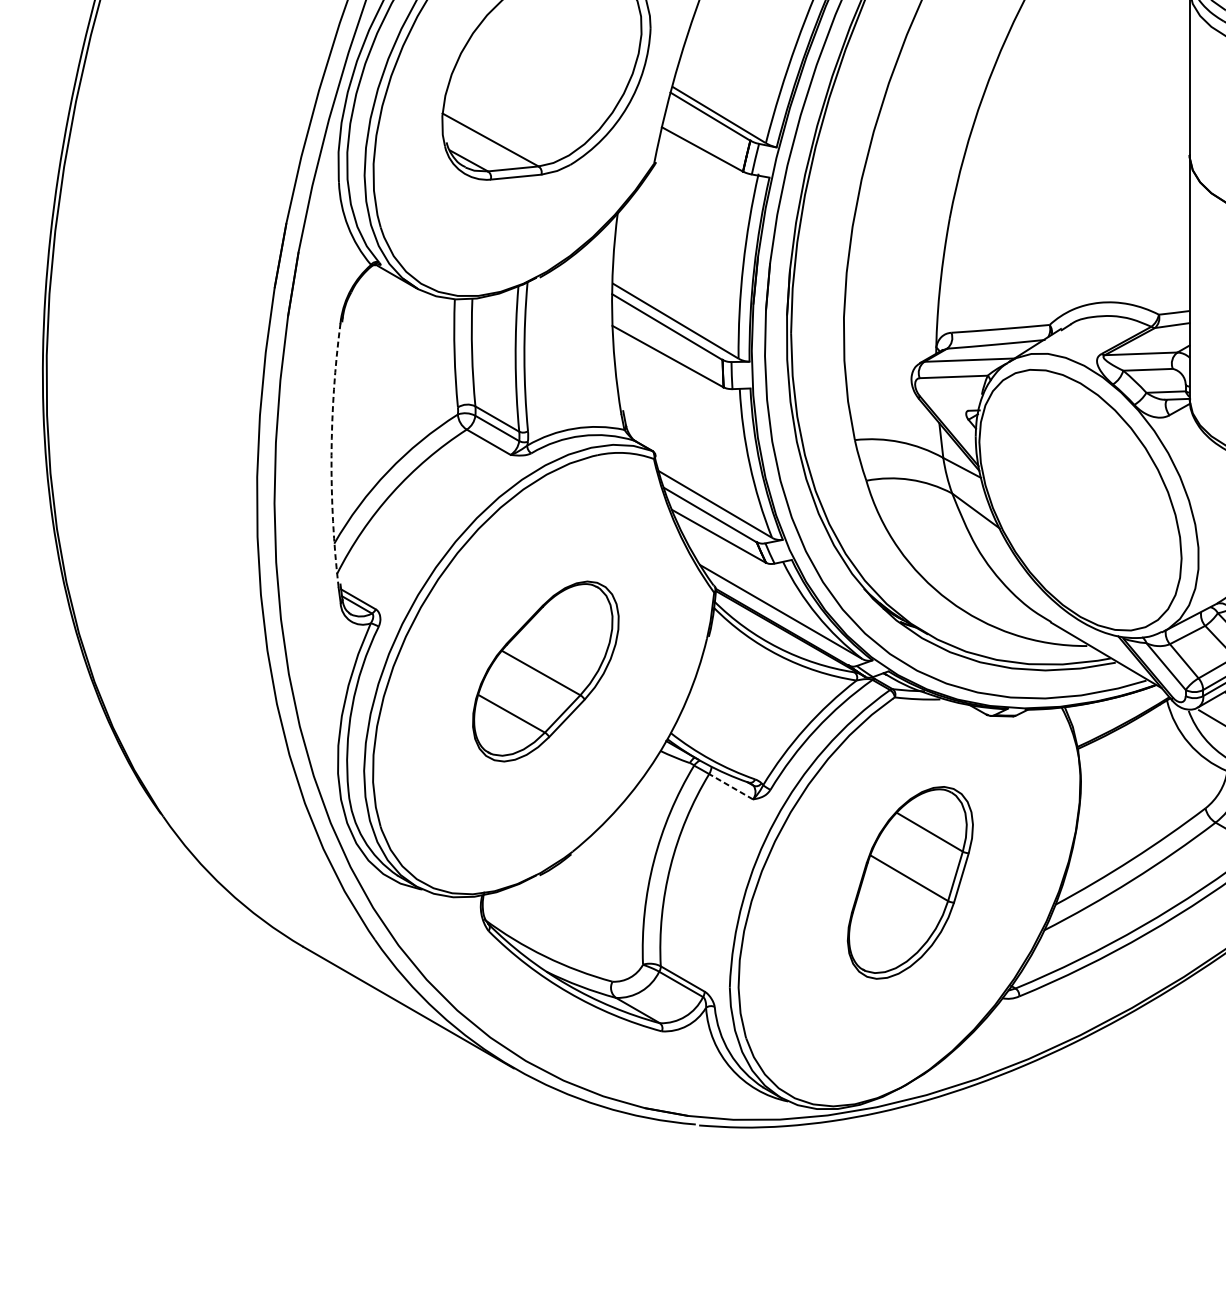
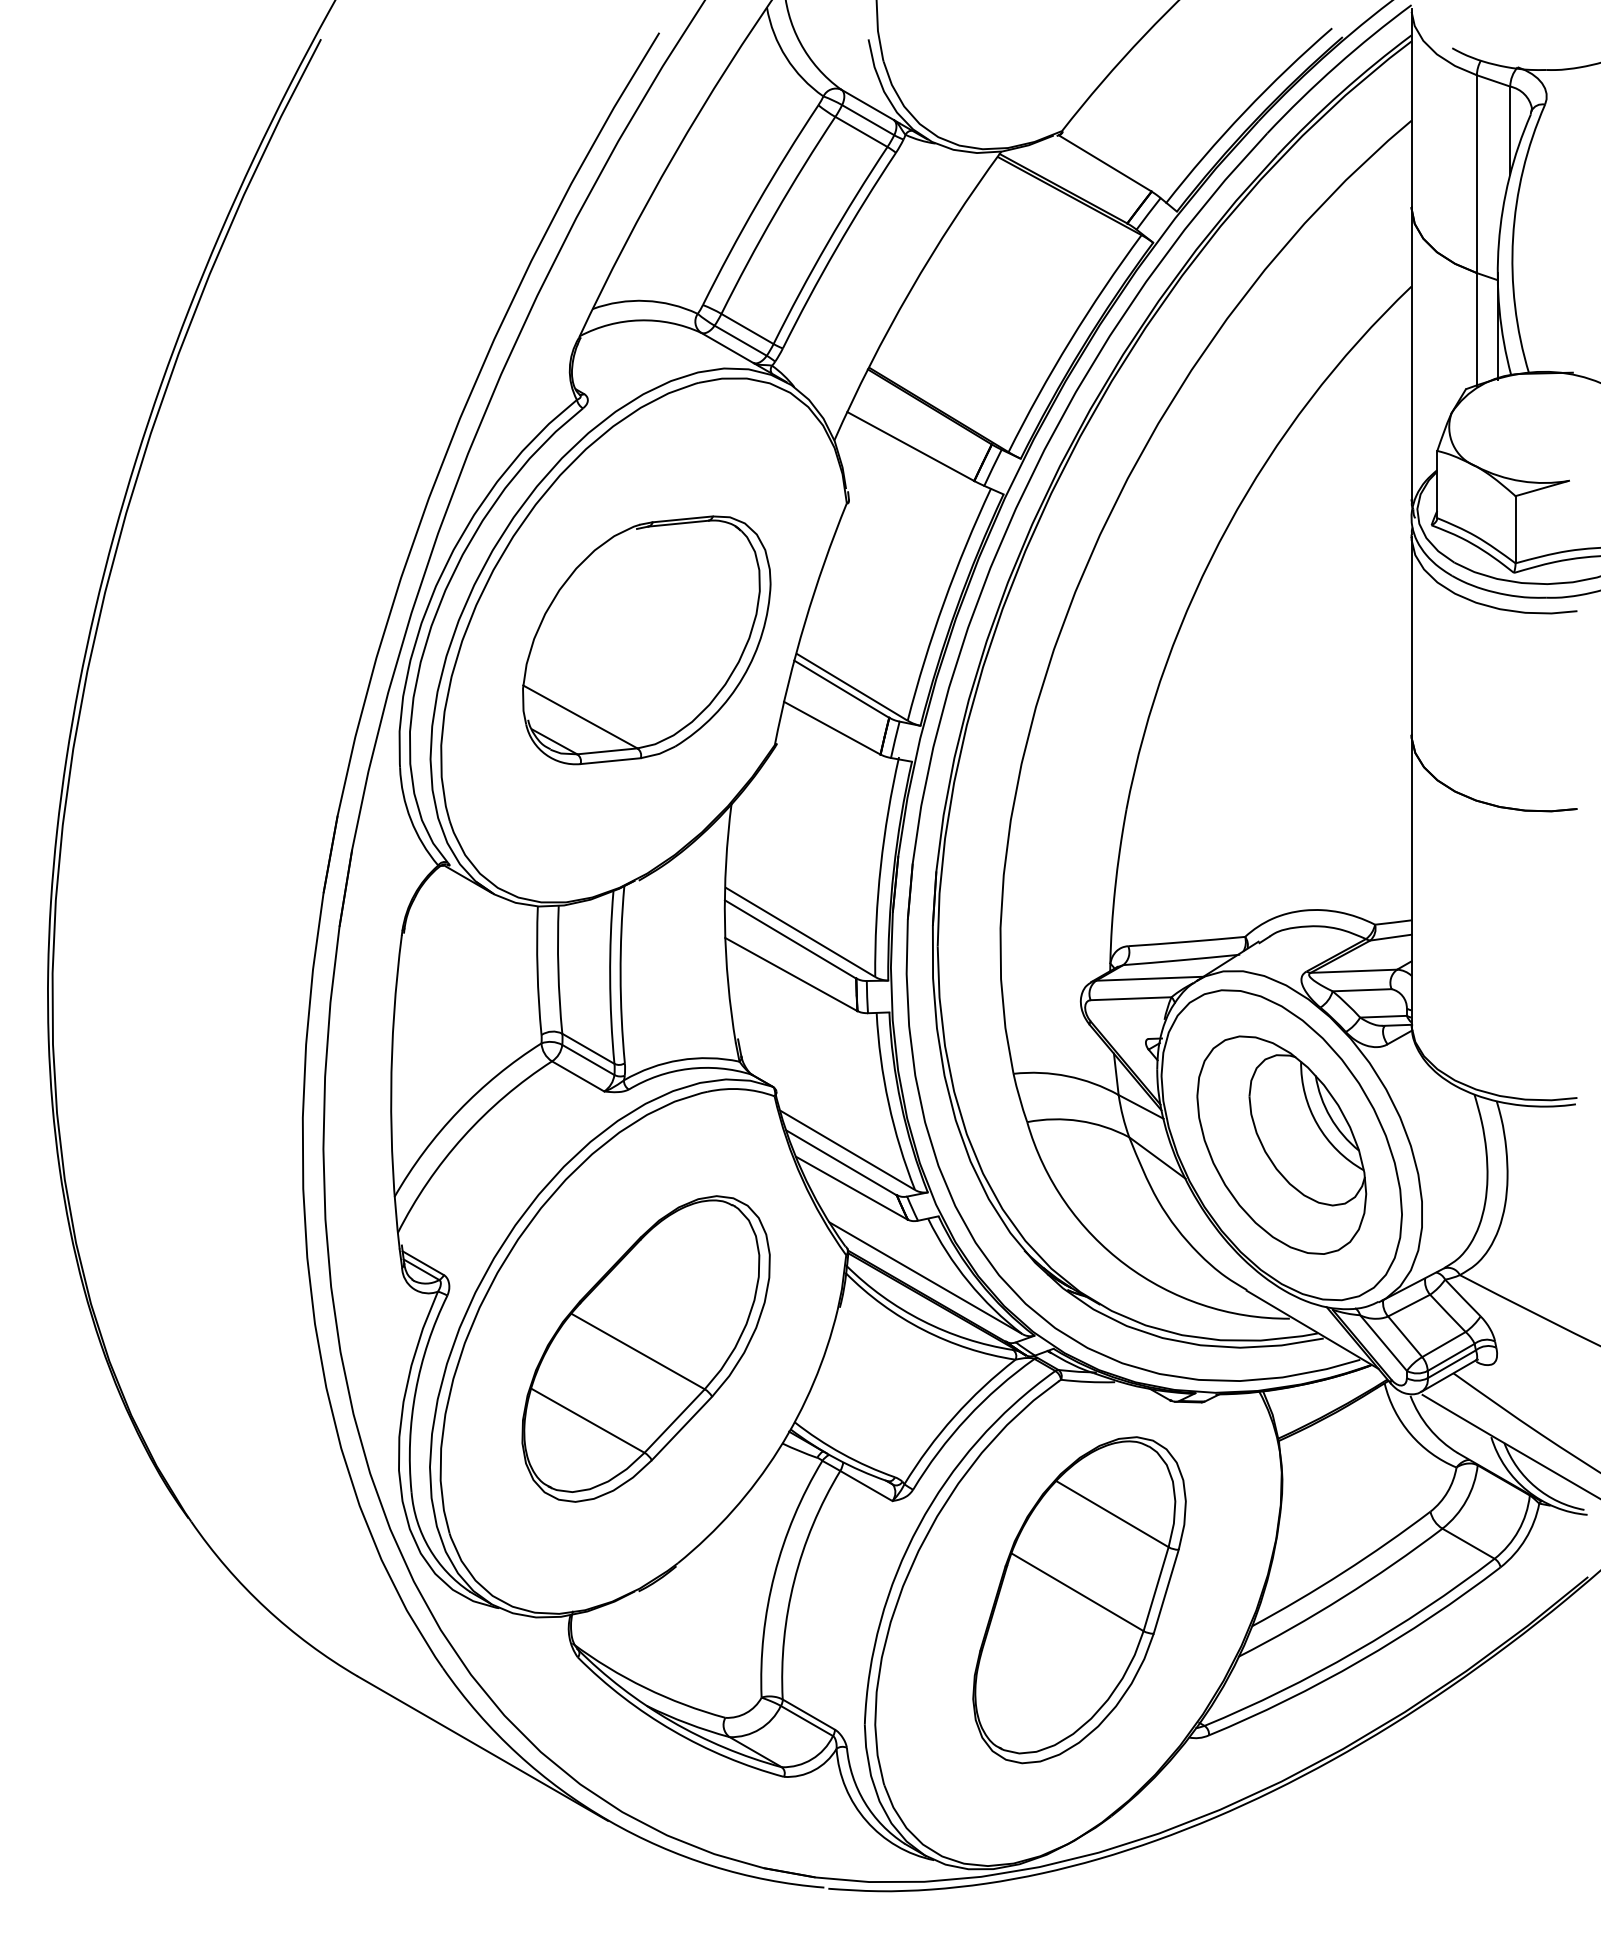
arc: (331, 455) -> (391, 1092), dashed -> solid
part: (1080, 499) -> (1281, 1144), added
part: (545, 671) -> (645, 1348), size x1.43
line: (730, 786) -> (865, 1485), dashed -> solid
part: (910, 883) -> (1079, 1600), size x1.43

